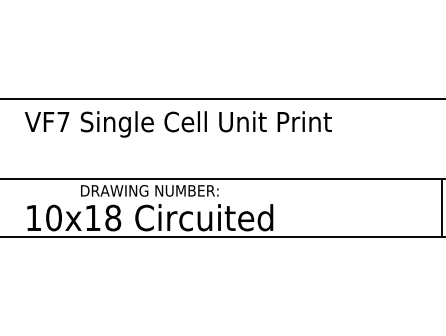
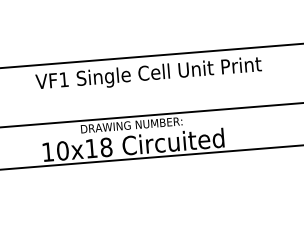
text: (63, 121) -> (64, 79), VF7 -> VF1

